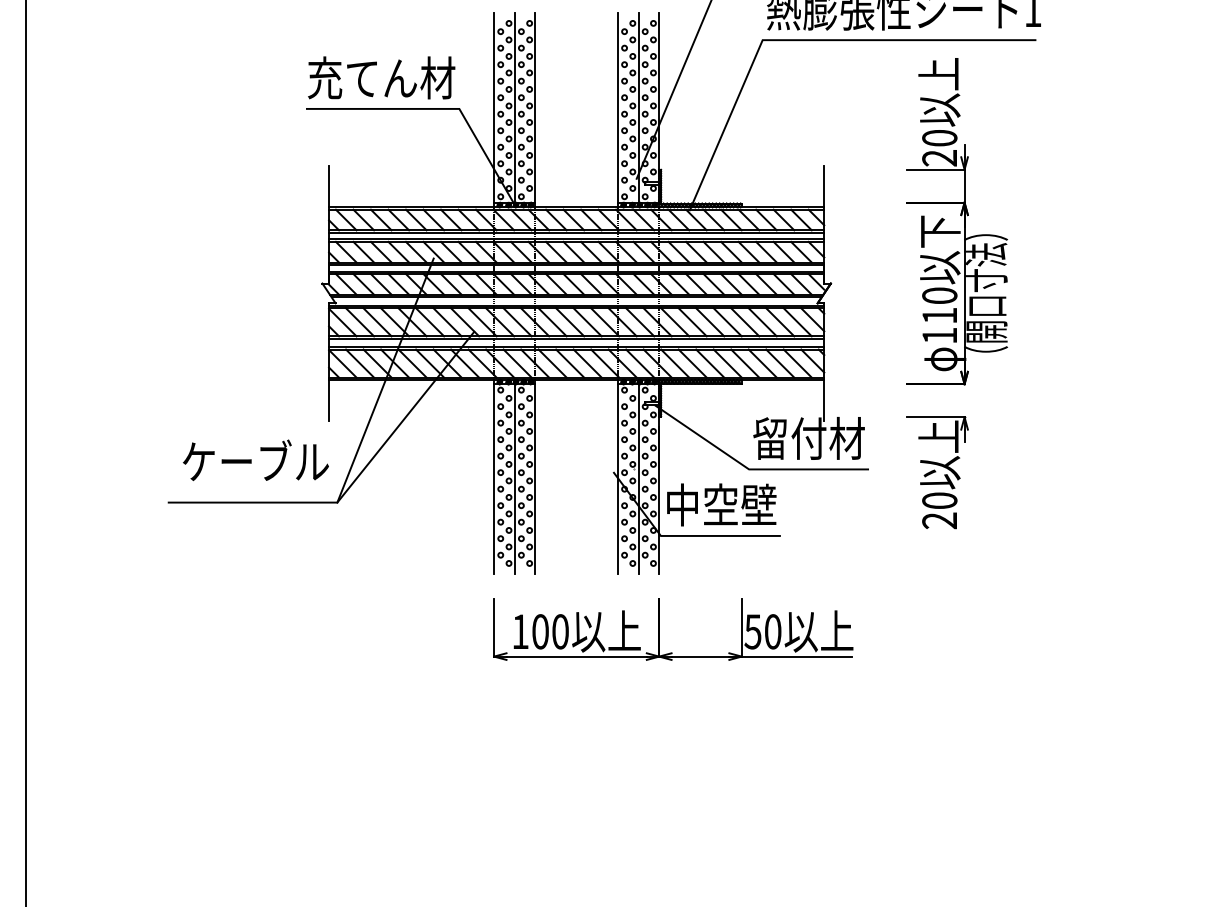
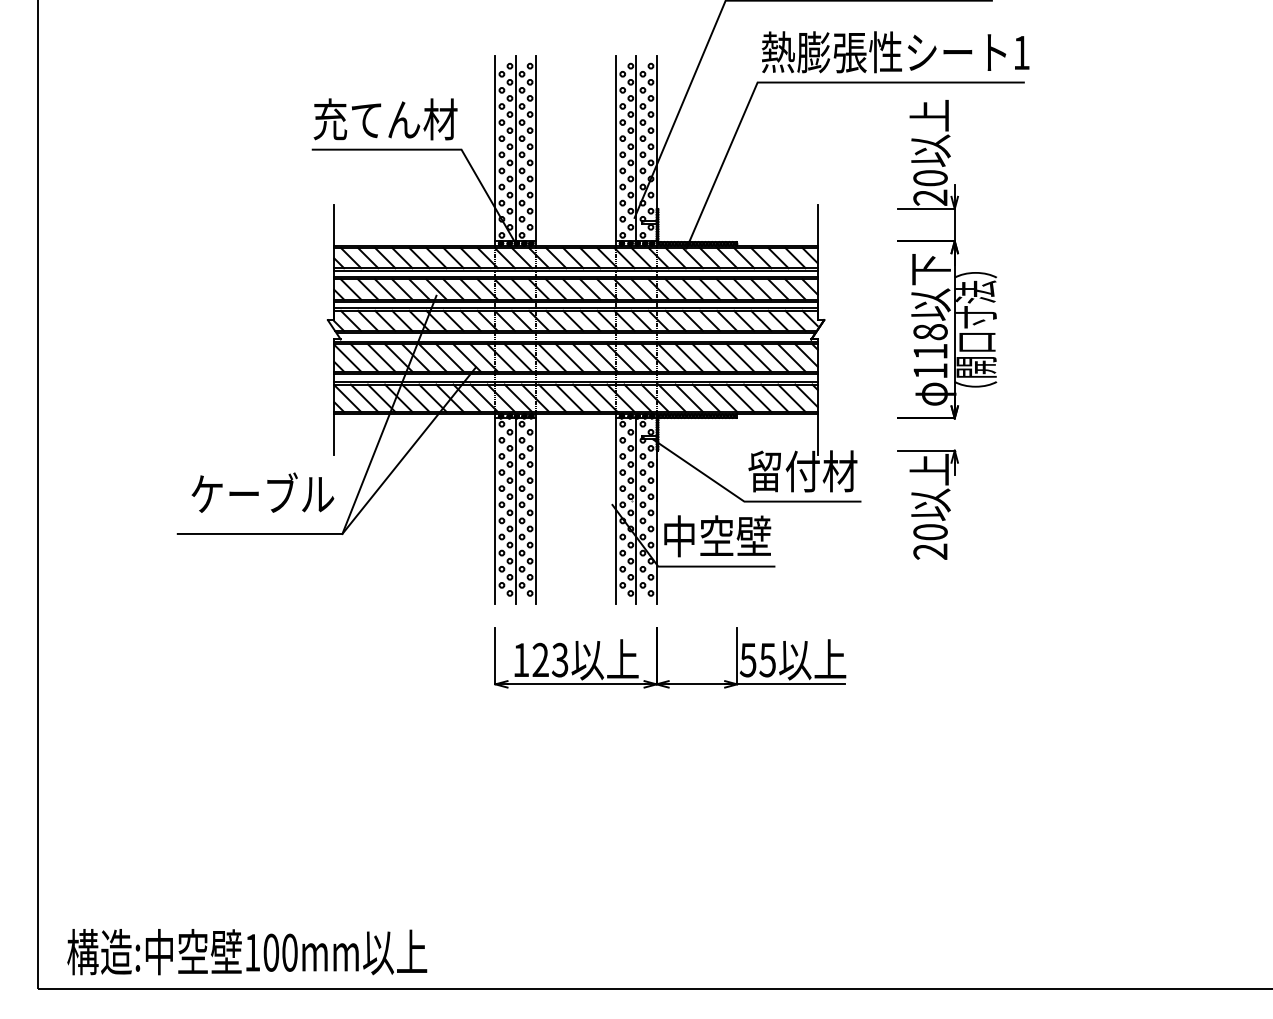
text: (939, 296) -> (930, 332), 110 -> 118
text: (550, 631) -> (550, 659), 100 -> 123
text: (772, 631) -> (767, 659), 50 -> 55

